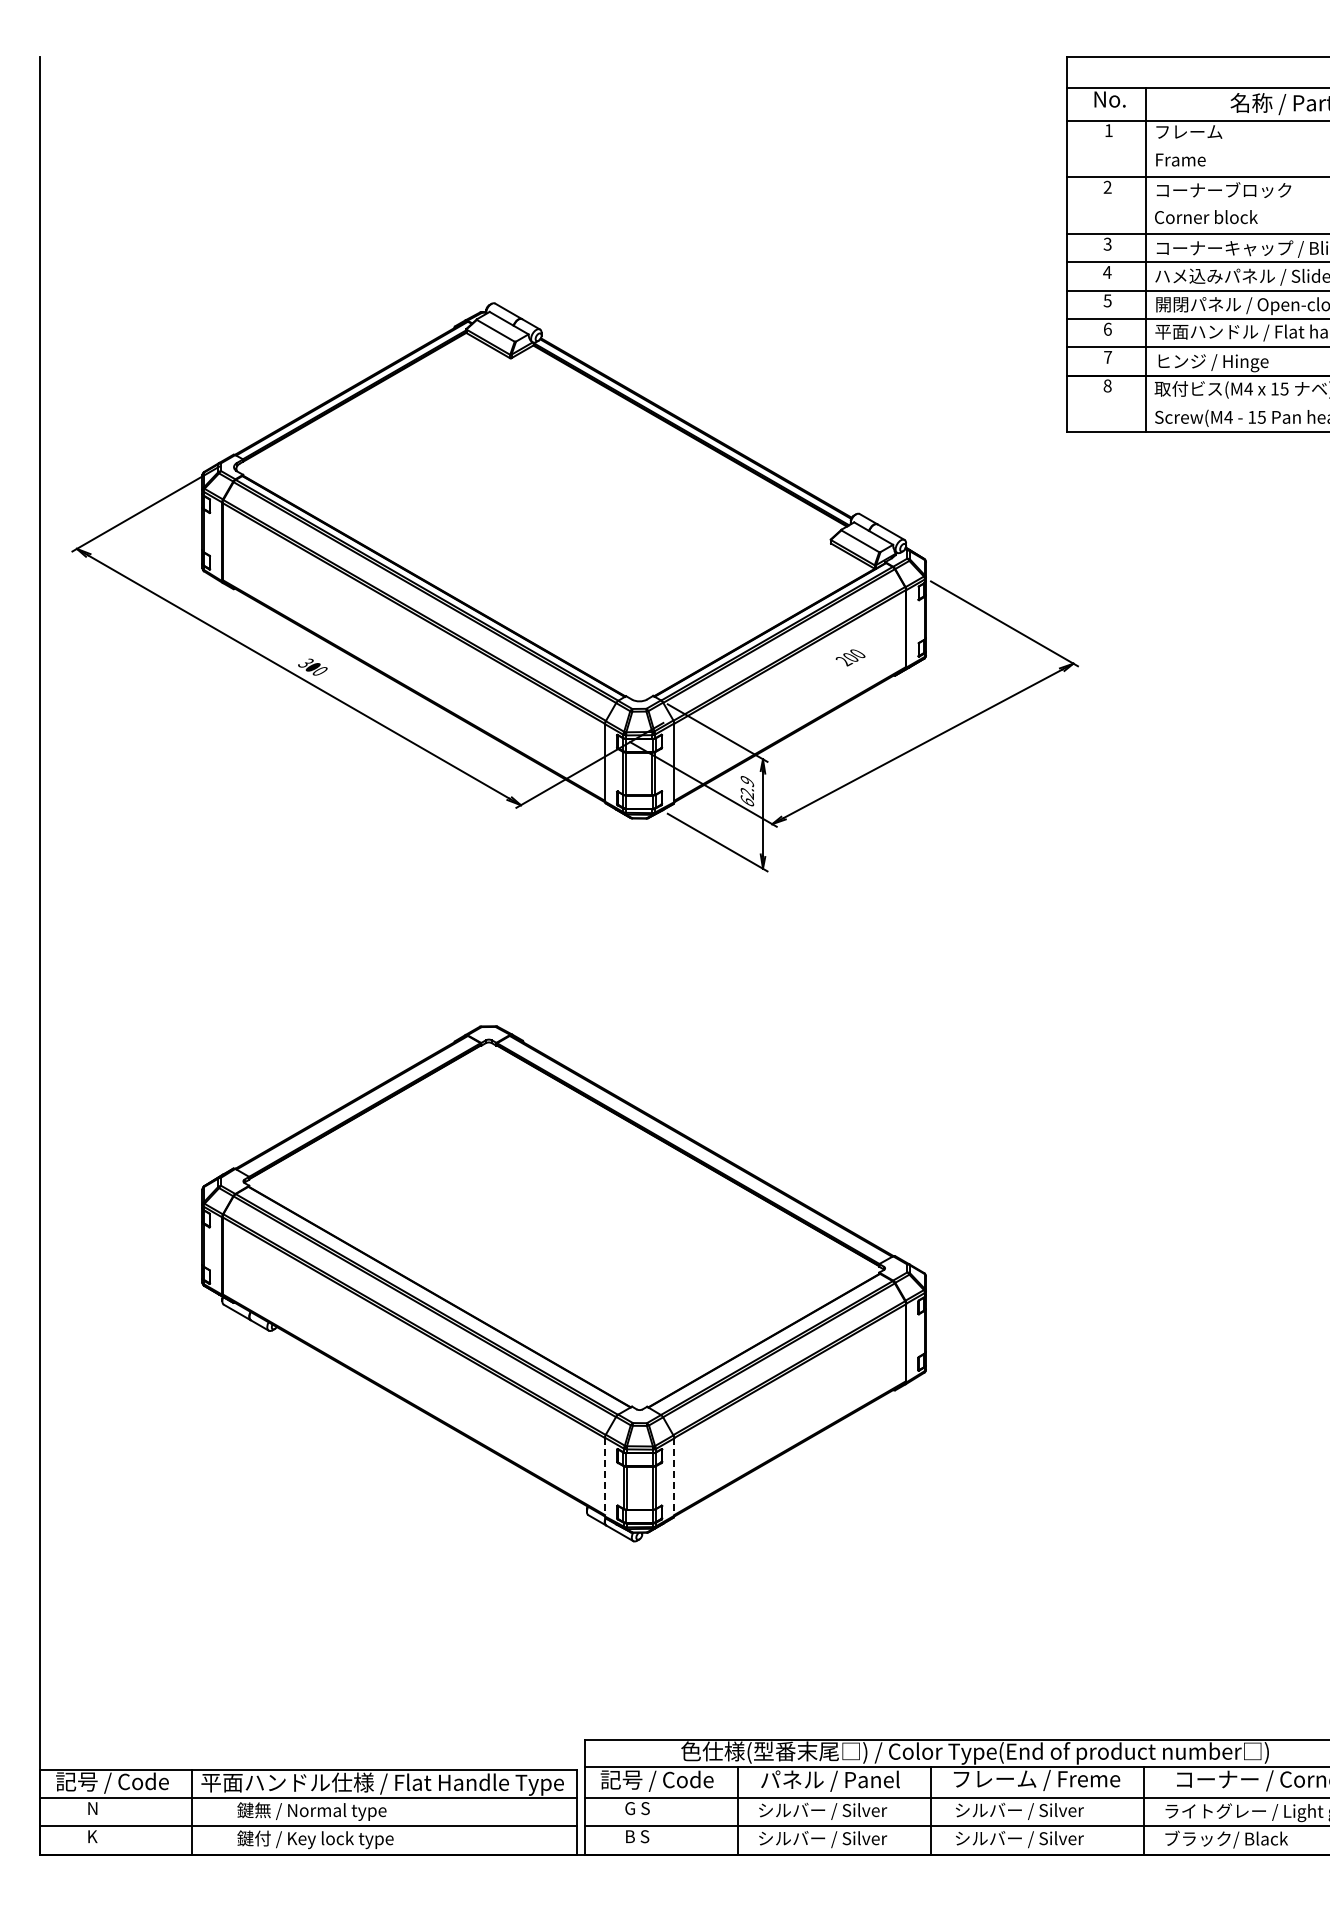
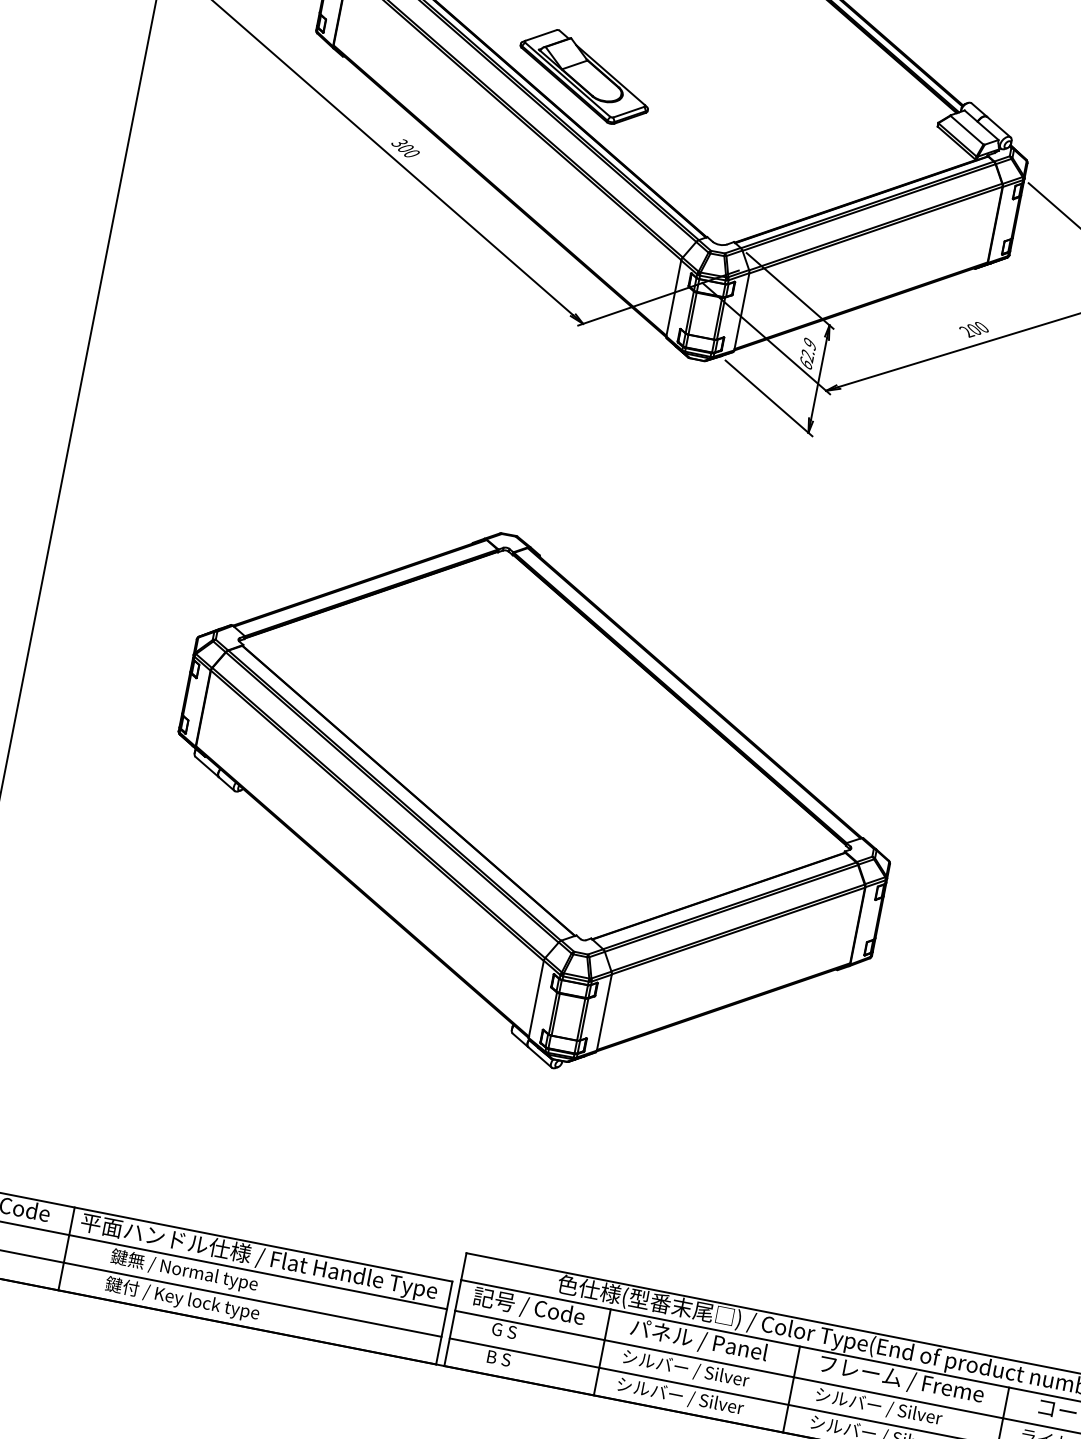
part: (474, 562) -> (584, 76), added
text: (850, 657) -> (973, 329), moved
line: (604, 1477) -> (535, 999), dashed -> solid
line: (674, 1477) -> (604, 1013), dashed -> solid

